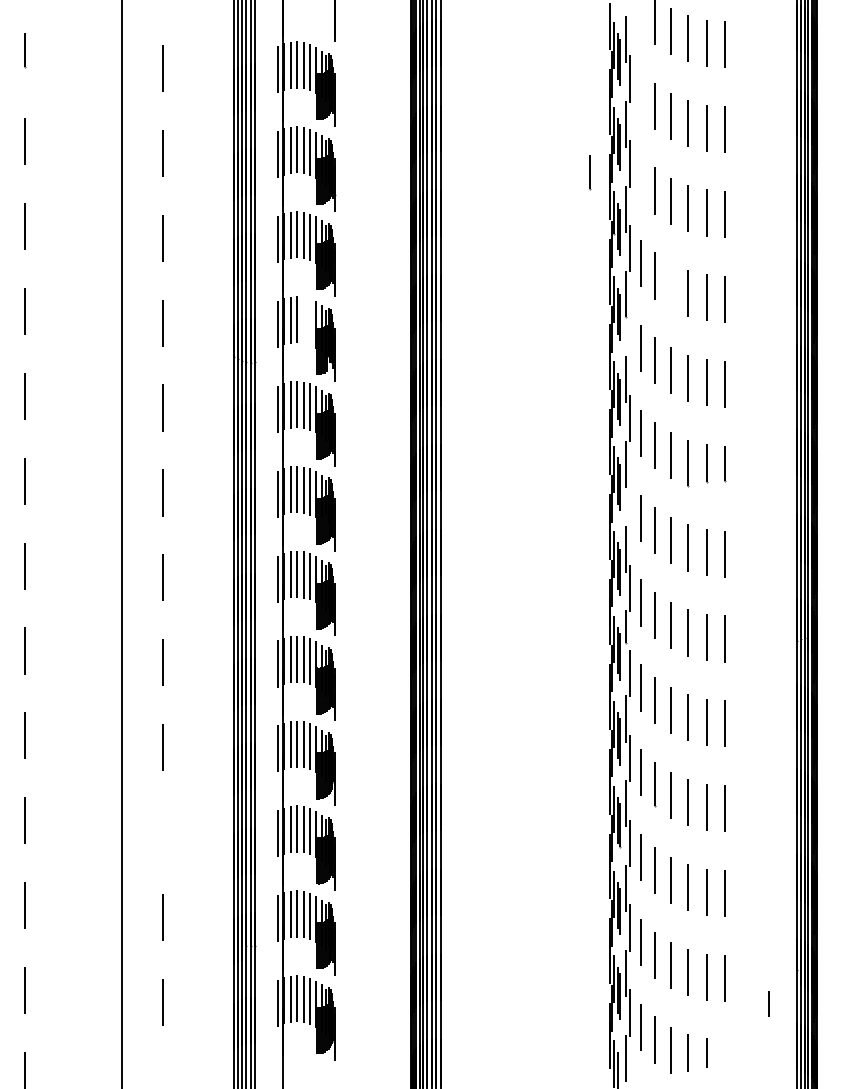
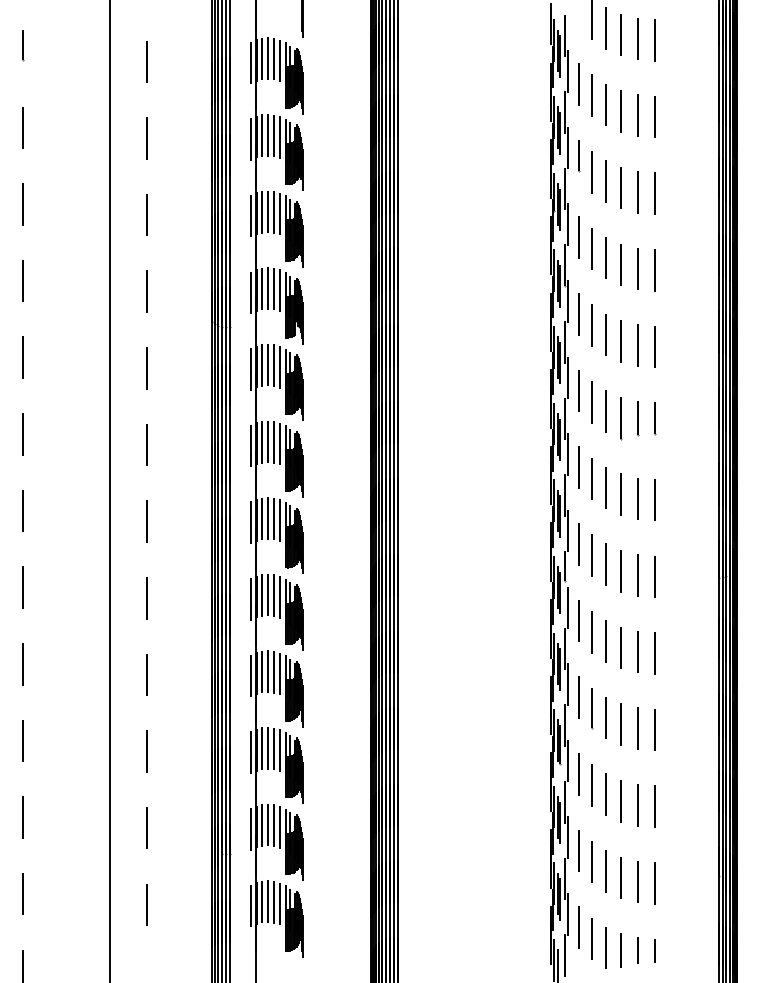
line: (640, 93) -> (578, 84), added
line: (590, 172) -> (579, 155), moved
line: (670, 285) -> (605, 257), added
line: (303, 319) -> (273, 288), added
line: (310, 321) -> (280, 290), added
line: (629, 333) -> (568, 301), added
line: (629, 503) -> (568, 454), added
line: (163, 832) -> (147, 751), added
line: (768, 1003) -> (653, 950), moved

